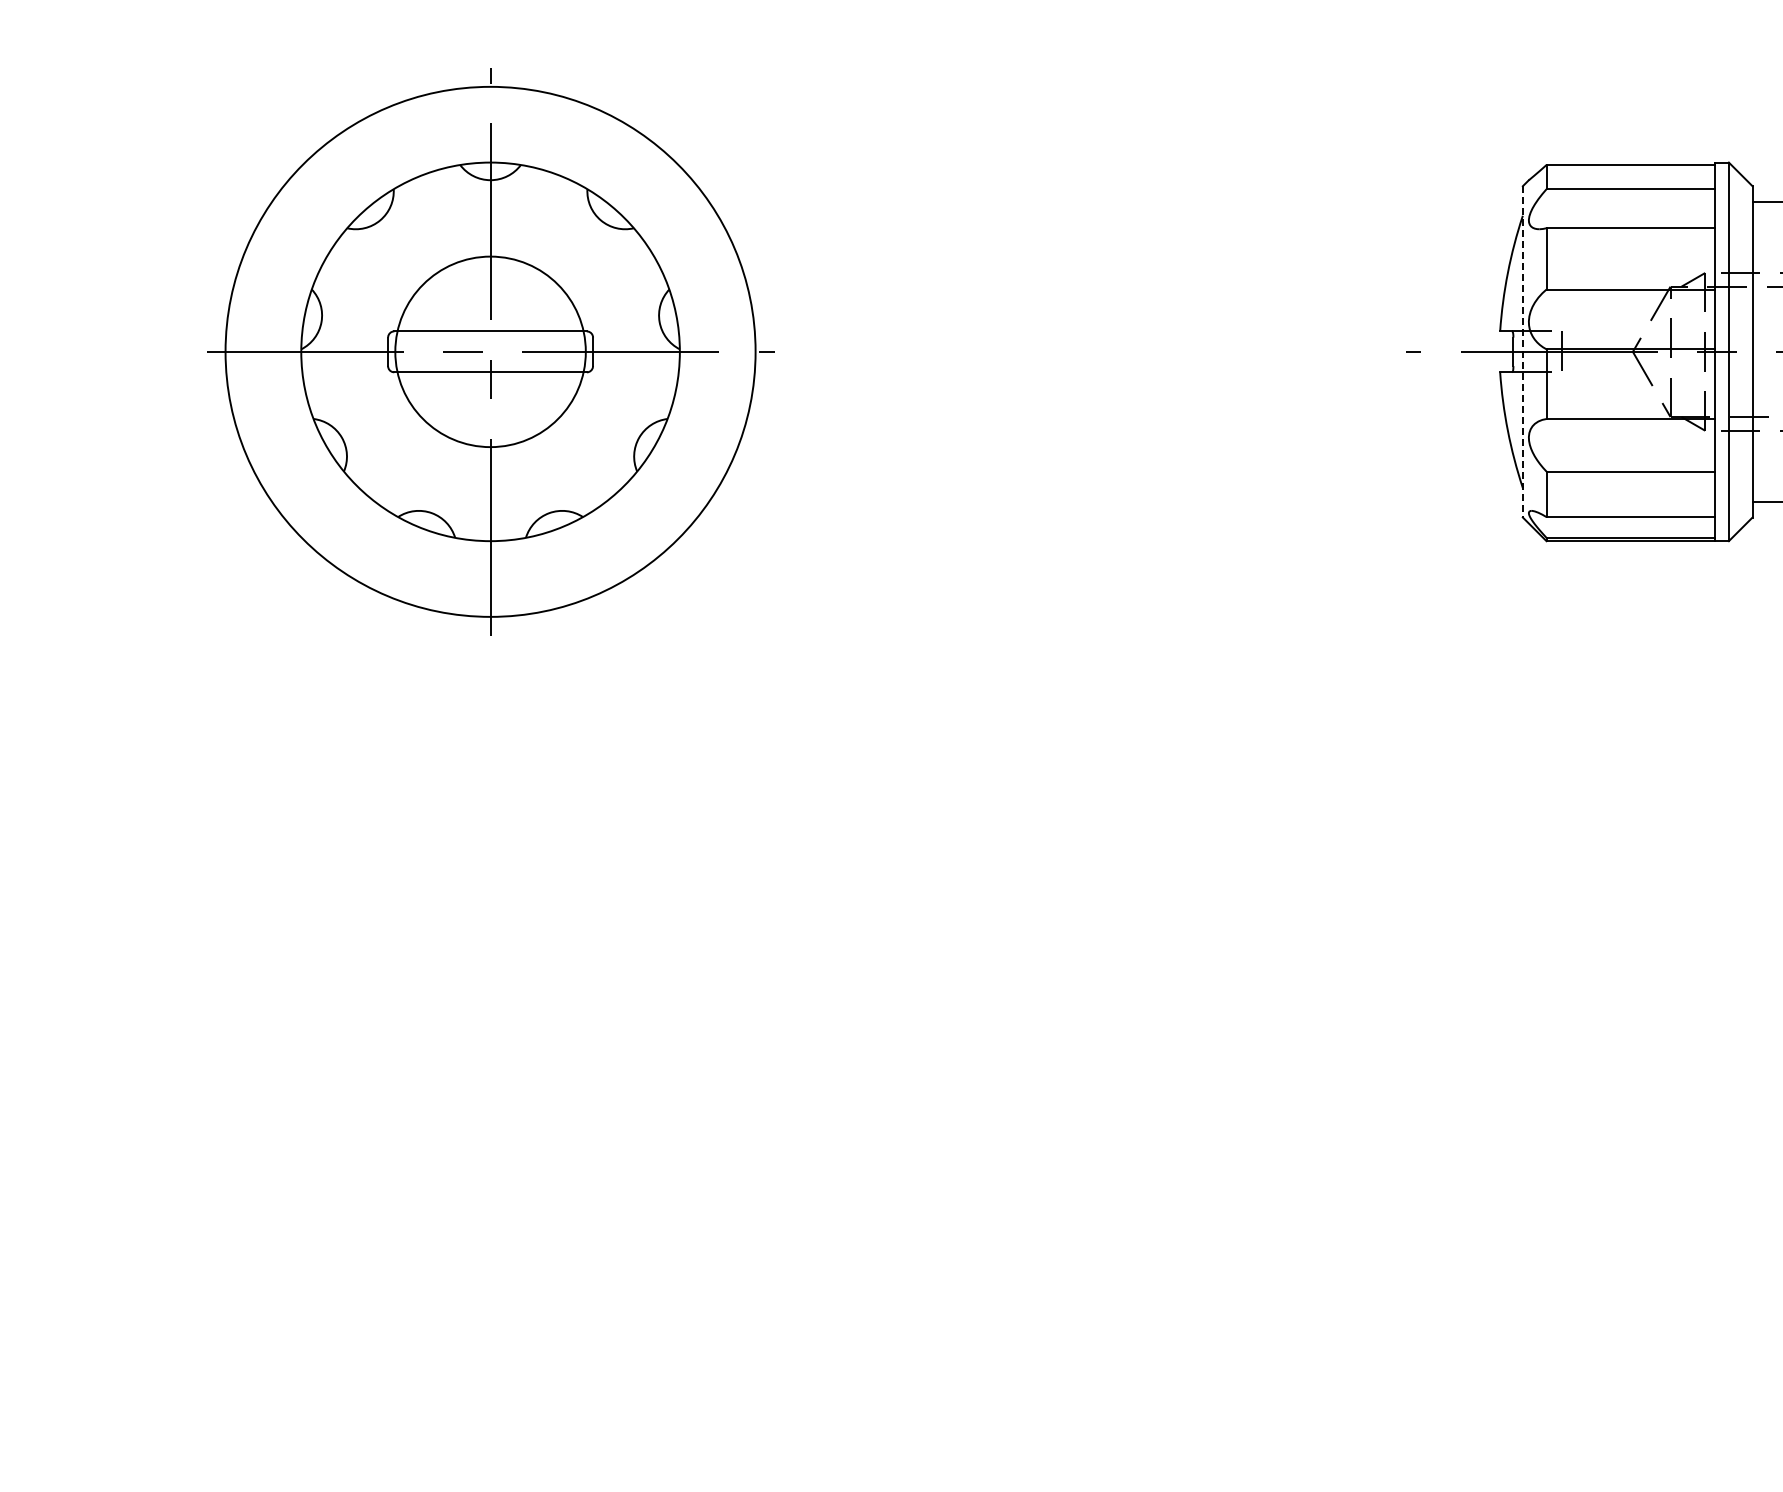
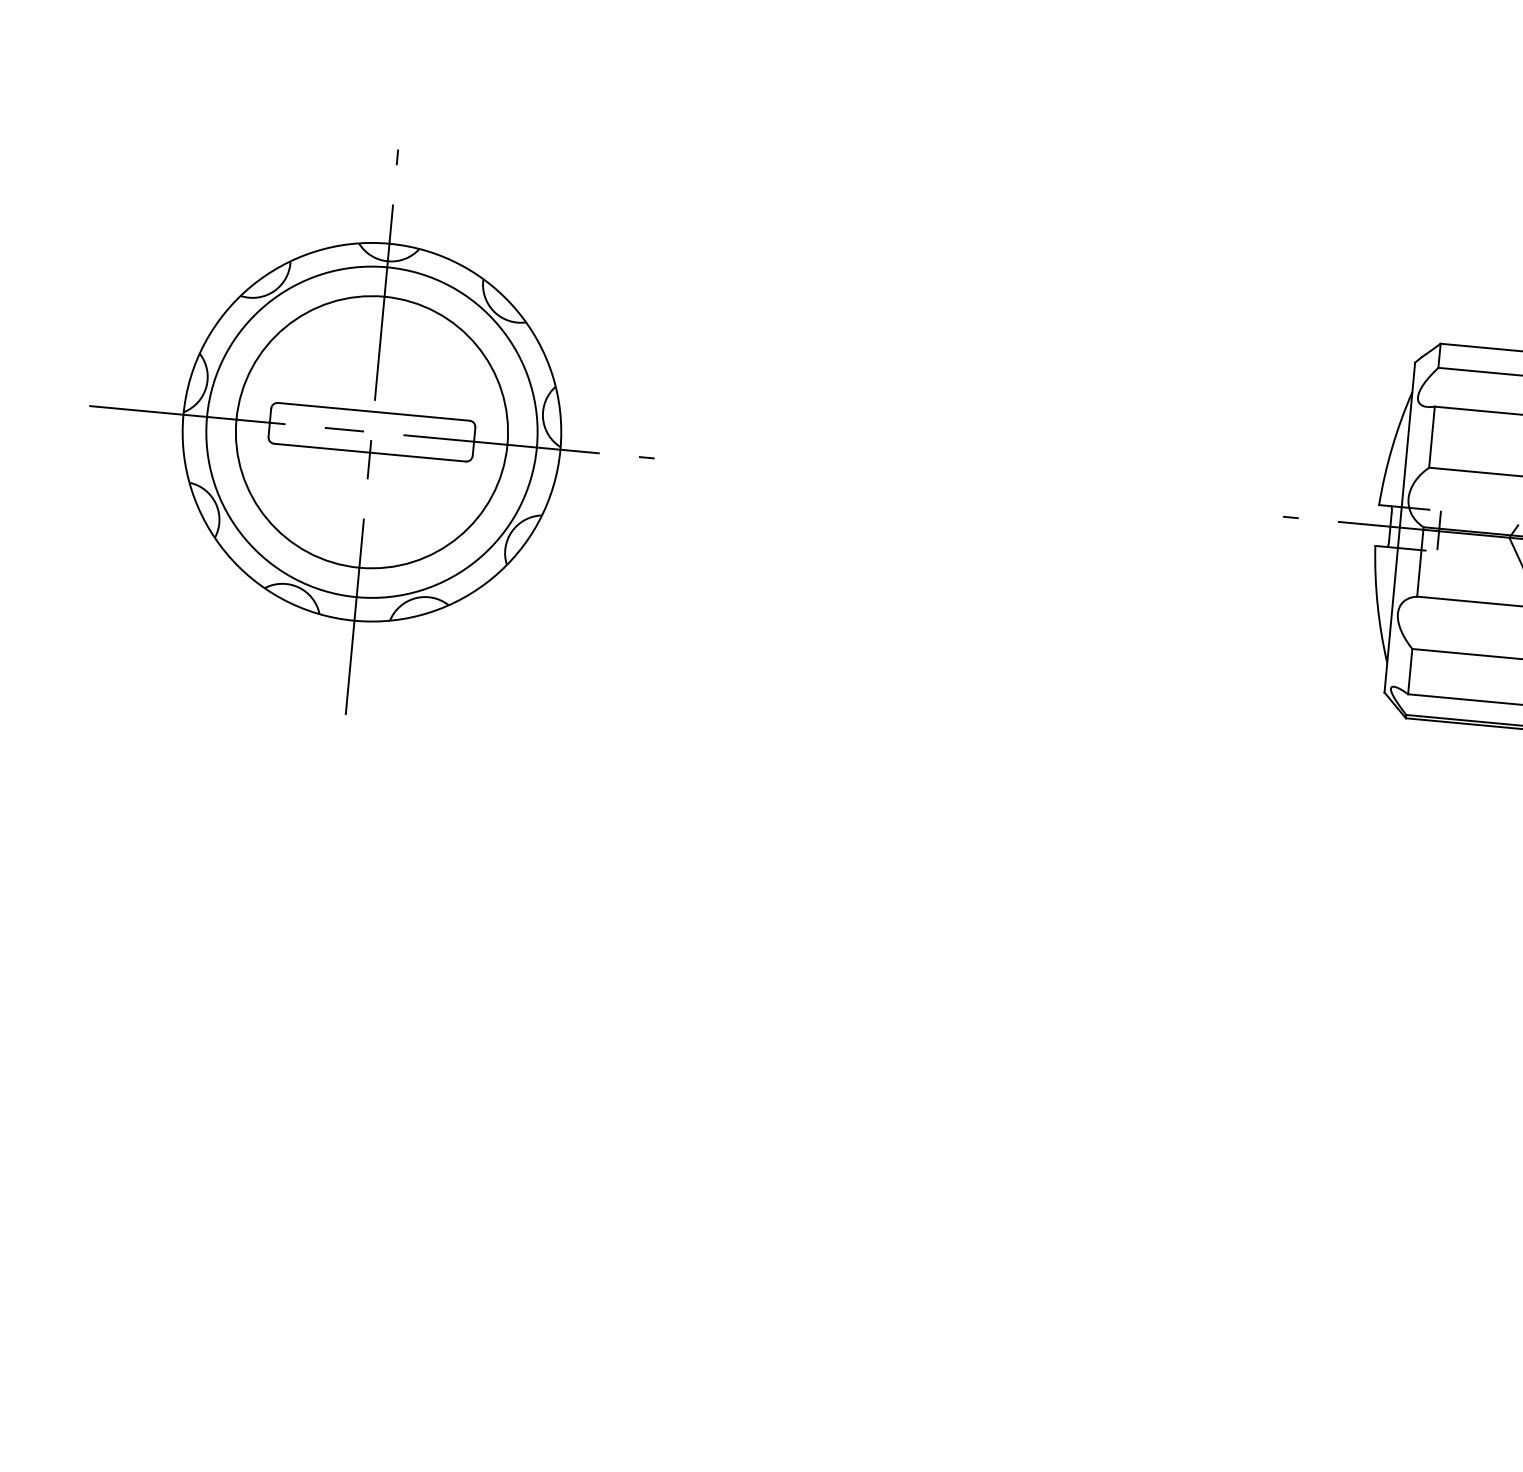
circle: (490, 351) -> (371, 431), size x0.62
circle: (490, 351) -> (371, 431), size x1.43
line: (1522, 351) -> (1399, 527), dashed -> solid

